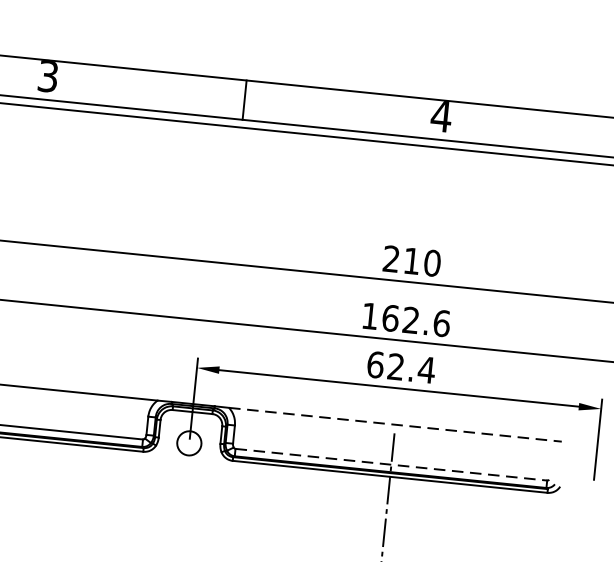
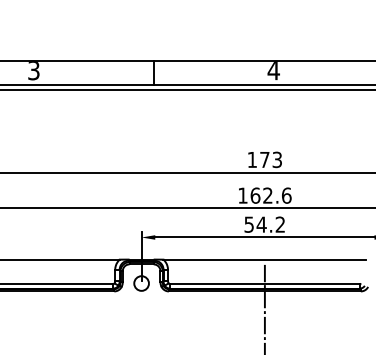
text: (411, 260) -> (264, 159), 210 -> 173
text: (400, 367) -> (264, 224), 62.4 -> 54.2
line: (396, 424) -> (265, 259), dashed -> solid
line: (392, 465) -> (265, 284), dashed -> solid

